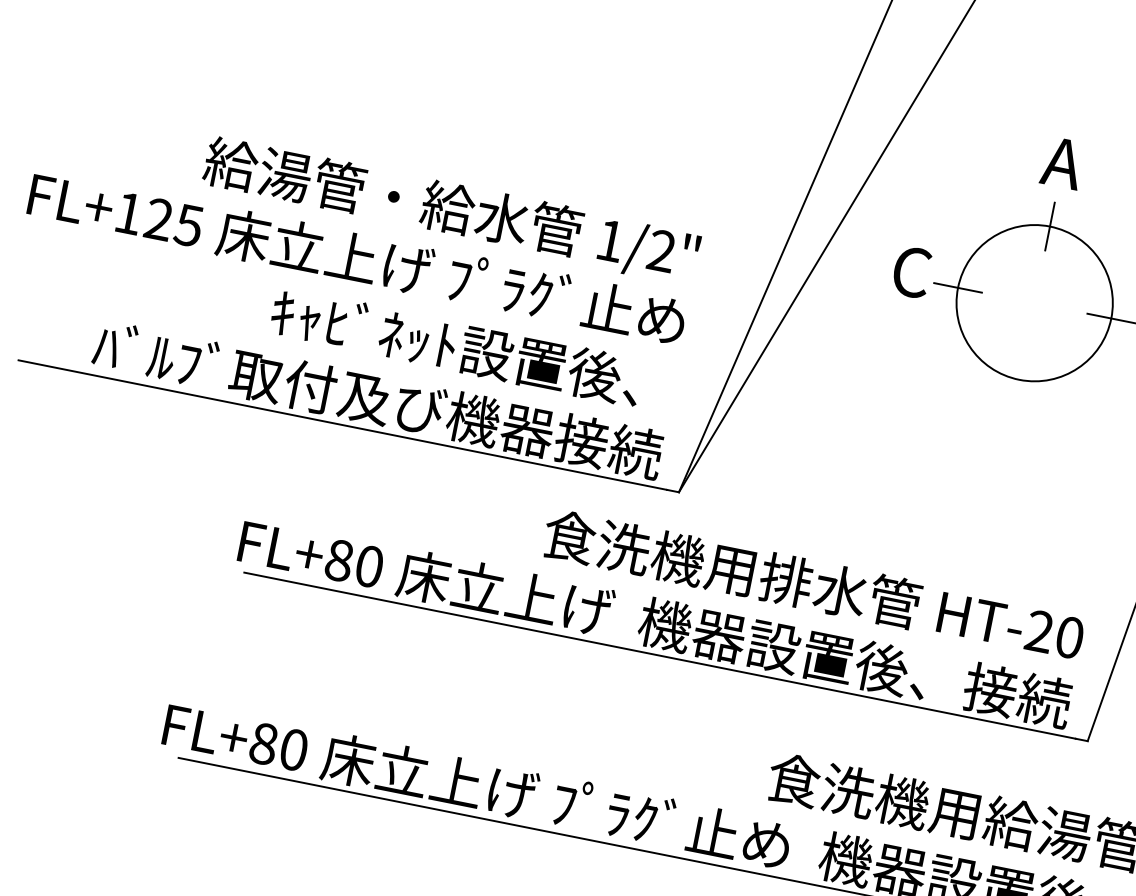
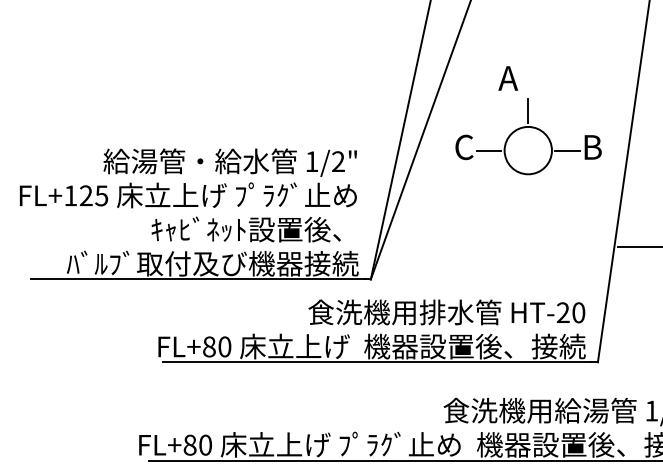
text: (1063, 163) -> (508, 78), moved
circle: (1033, 302) -> (527, 150), size x0.6

